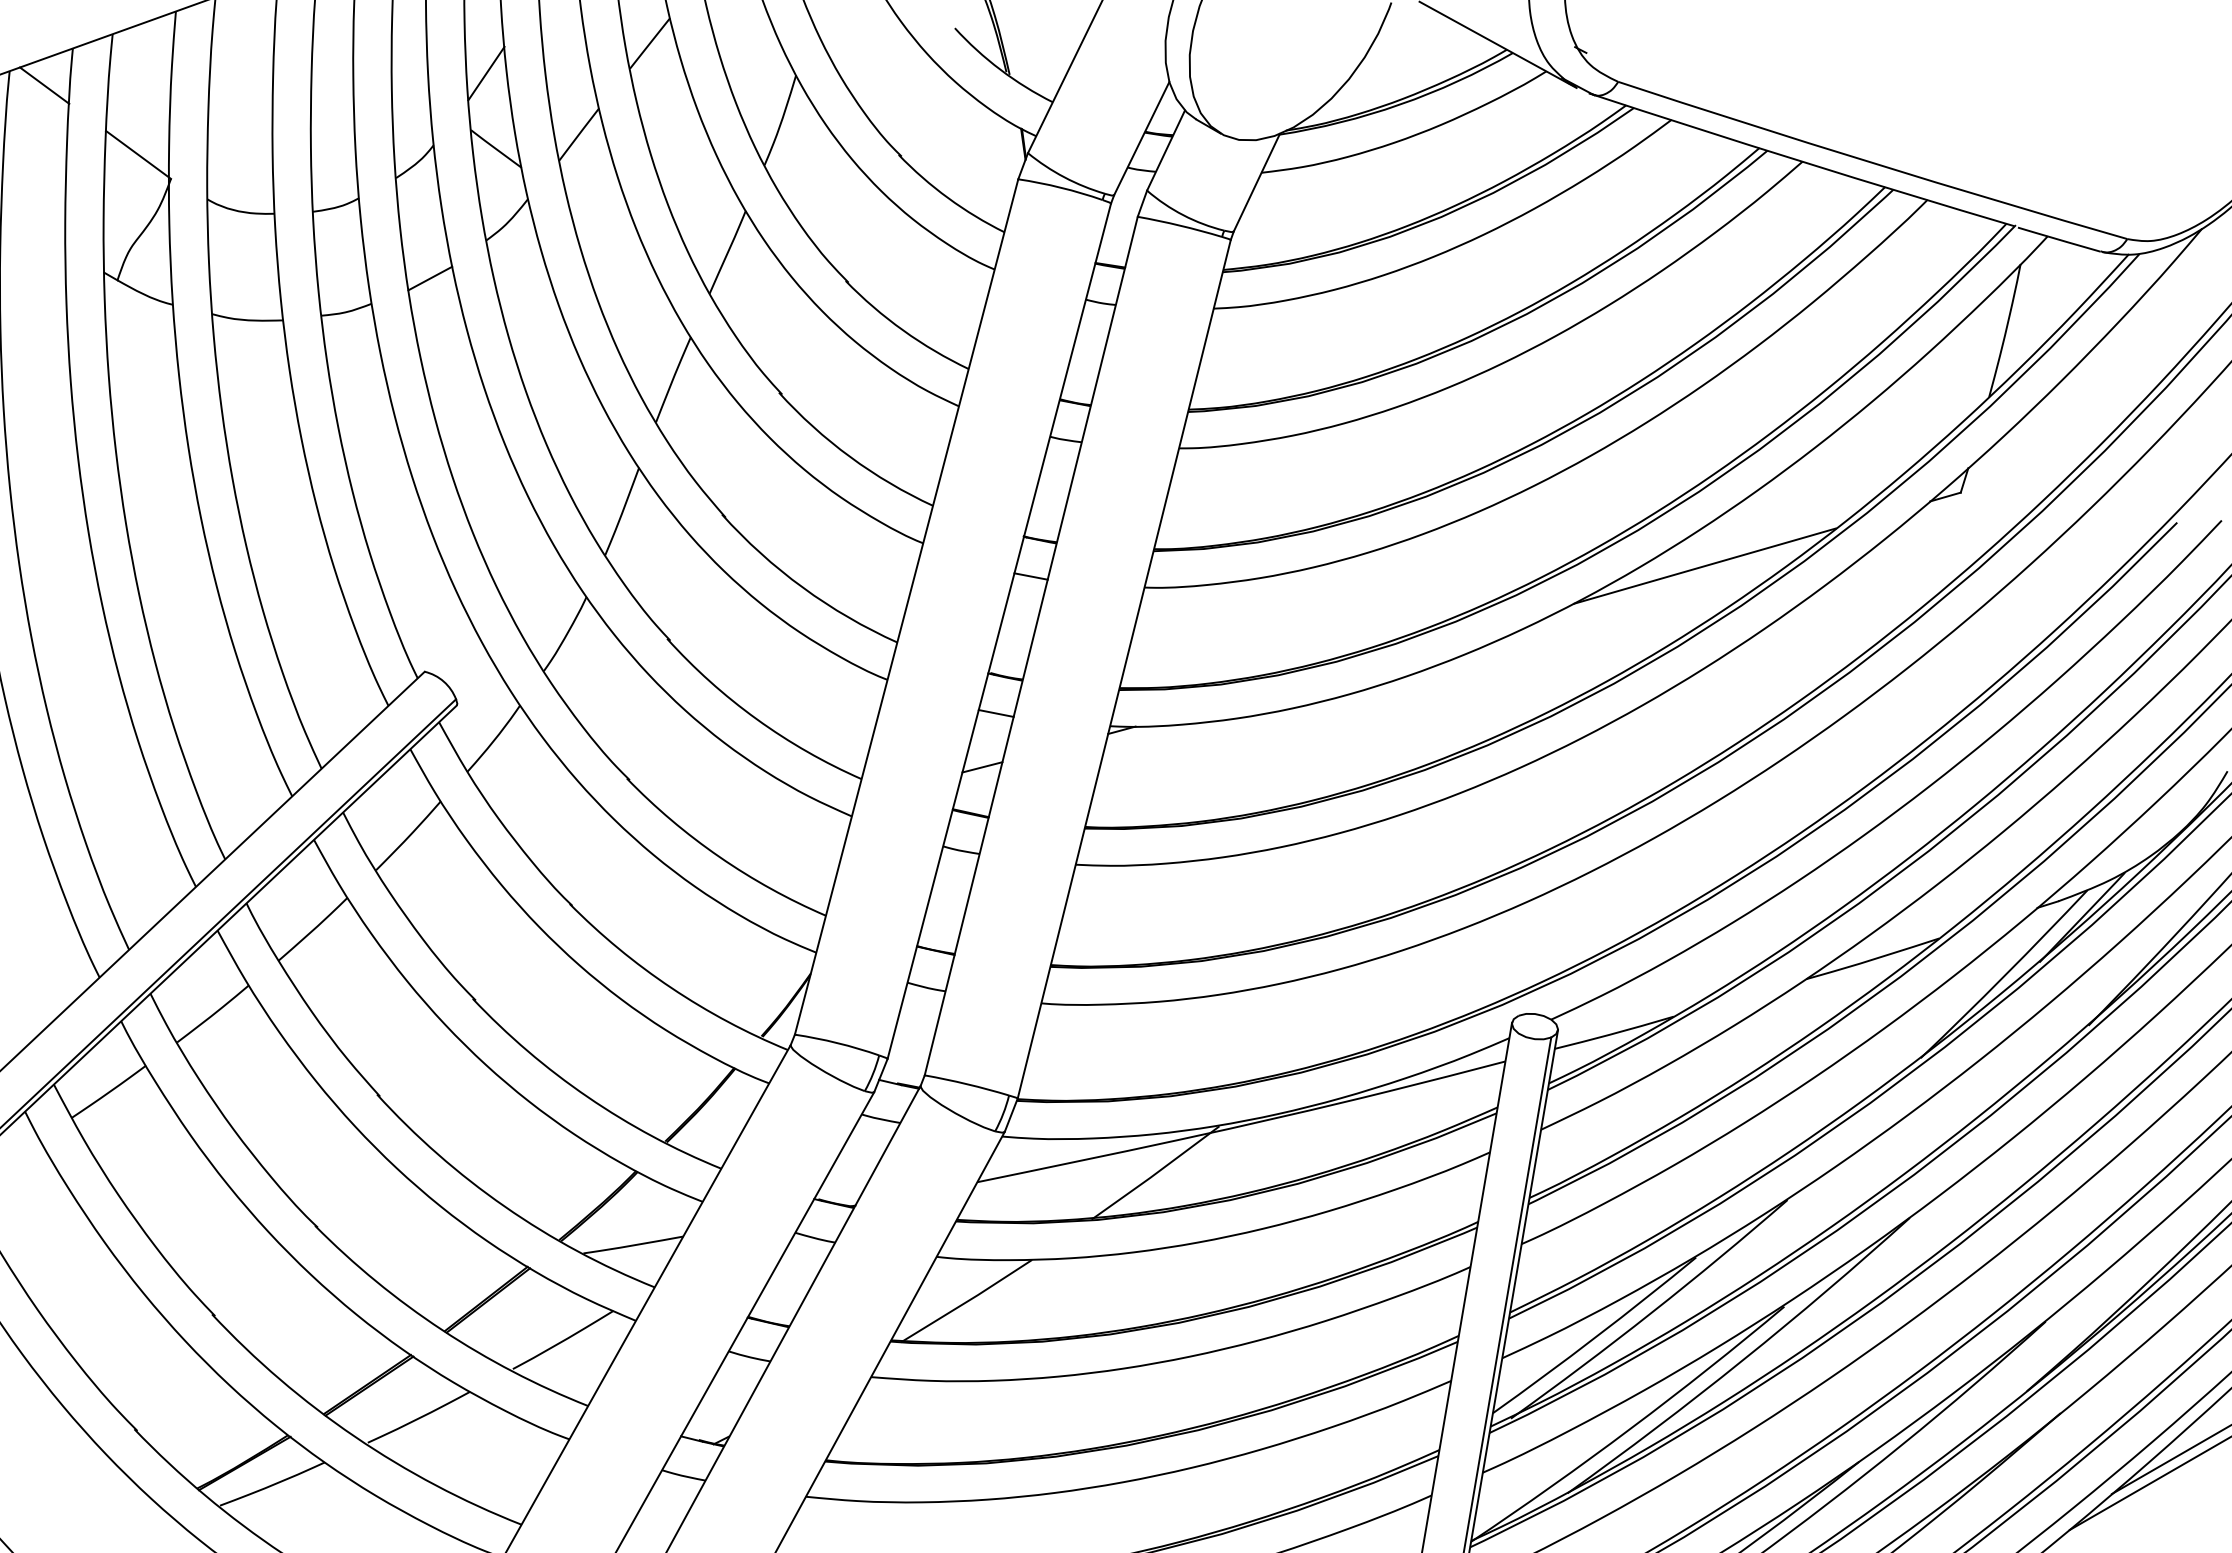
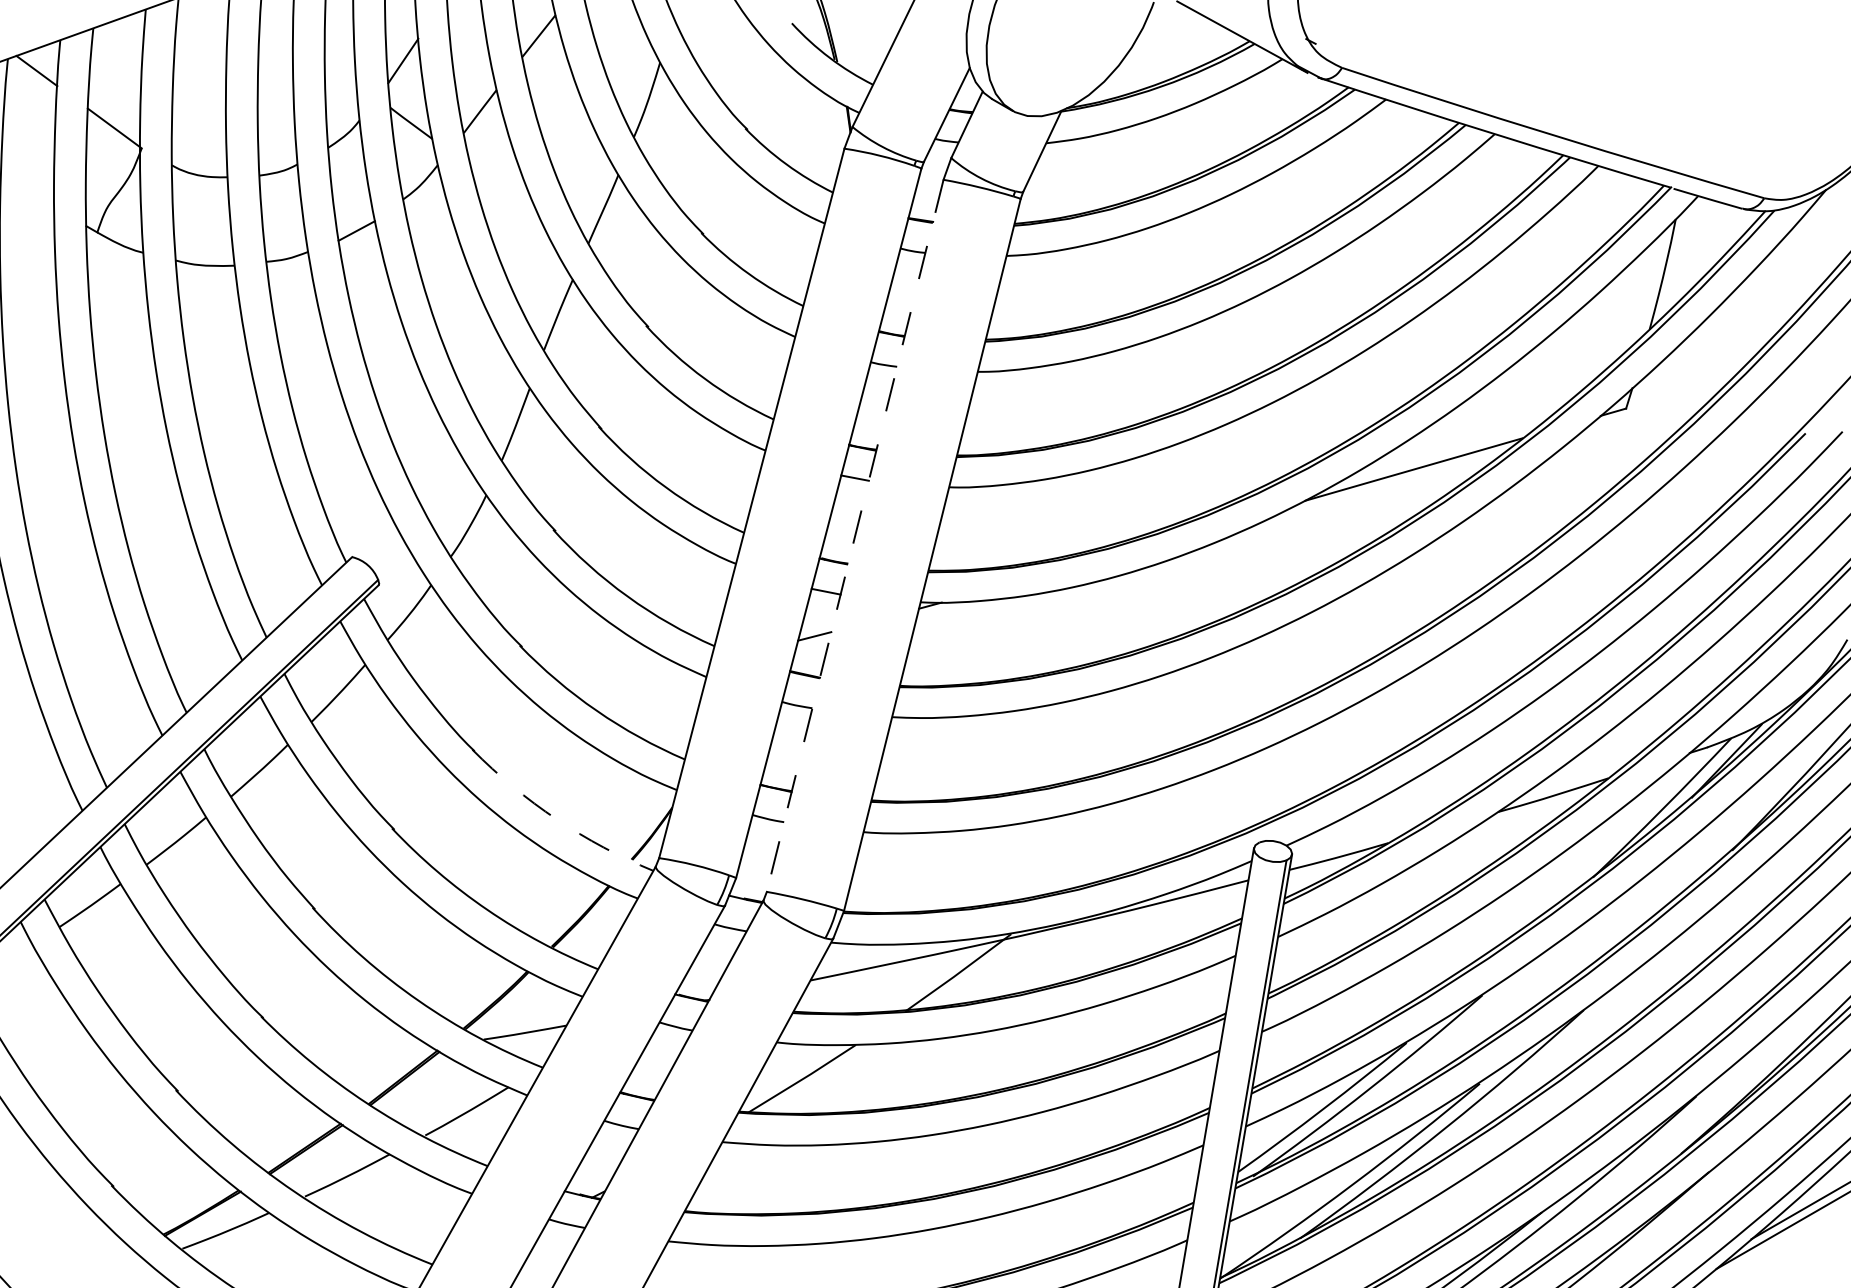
line: (1031, 646) -> (855, 536), solid -> dashed
arc: (671, 987) -> (556, 819), solid -> dashed

